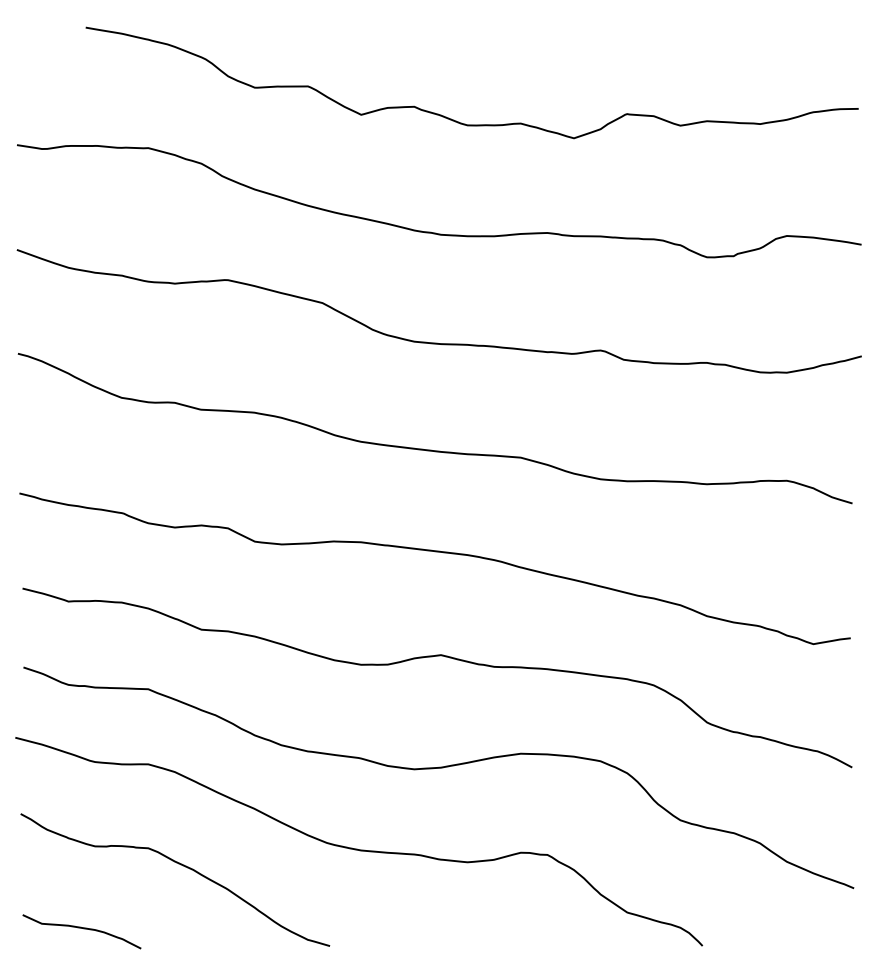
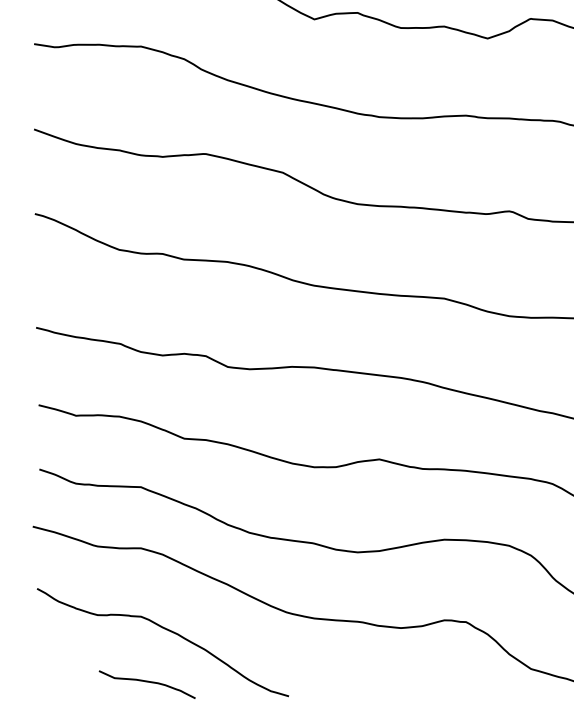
curve: (83, 929) -> (148, 682), moved

